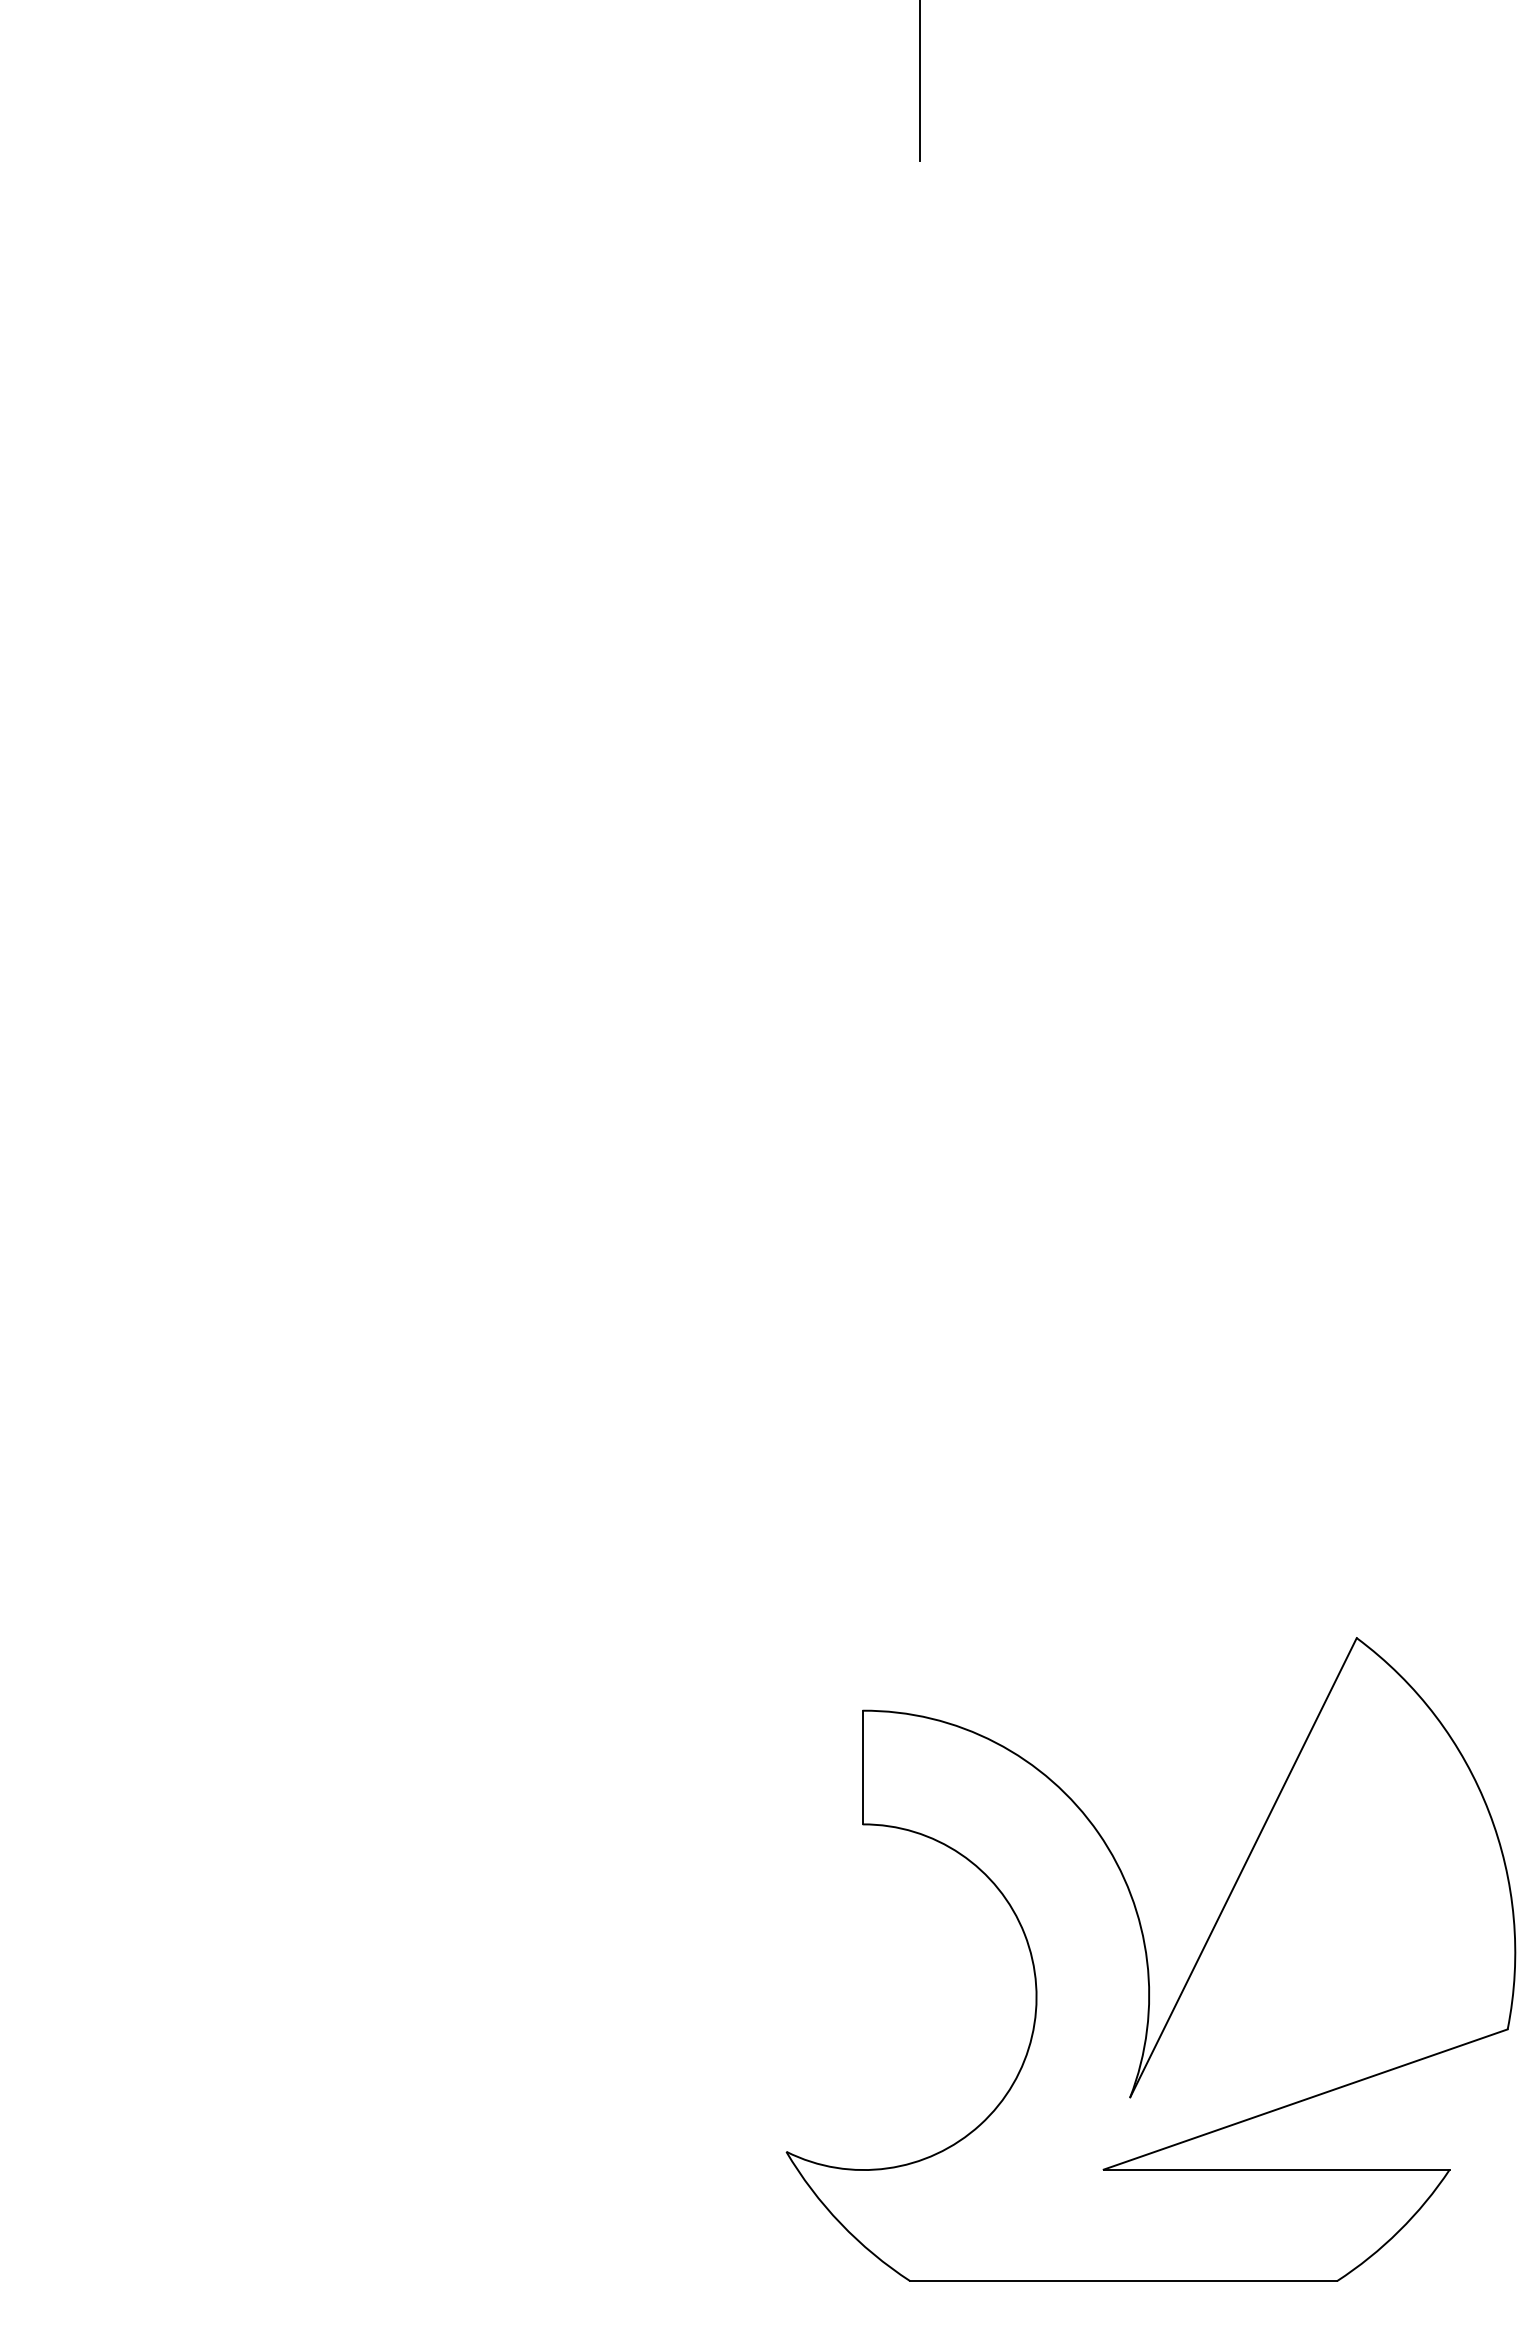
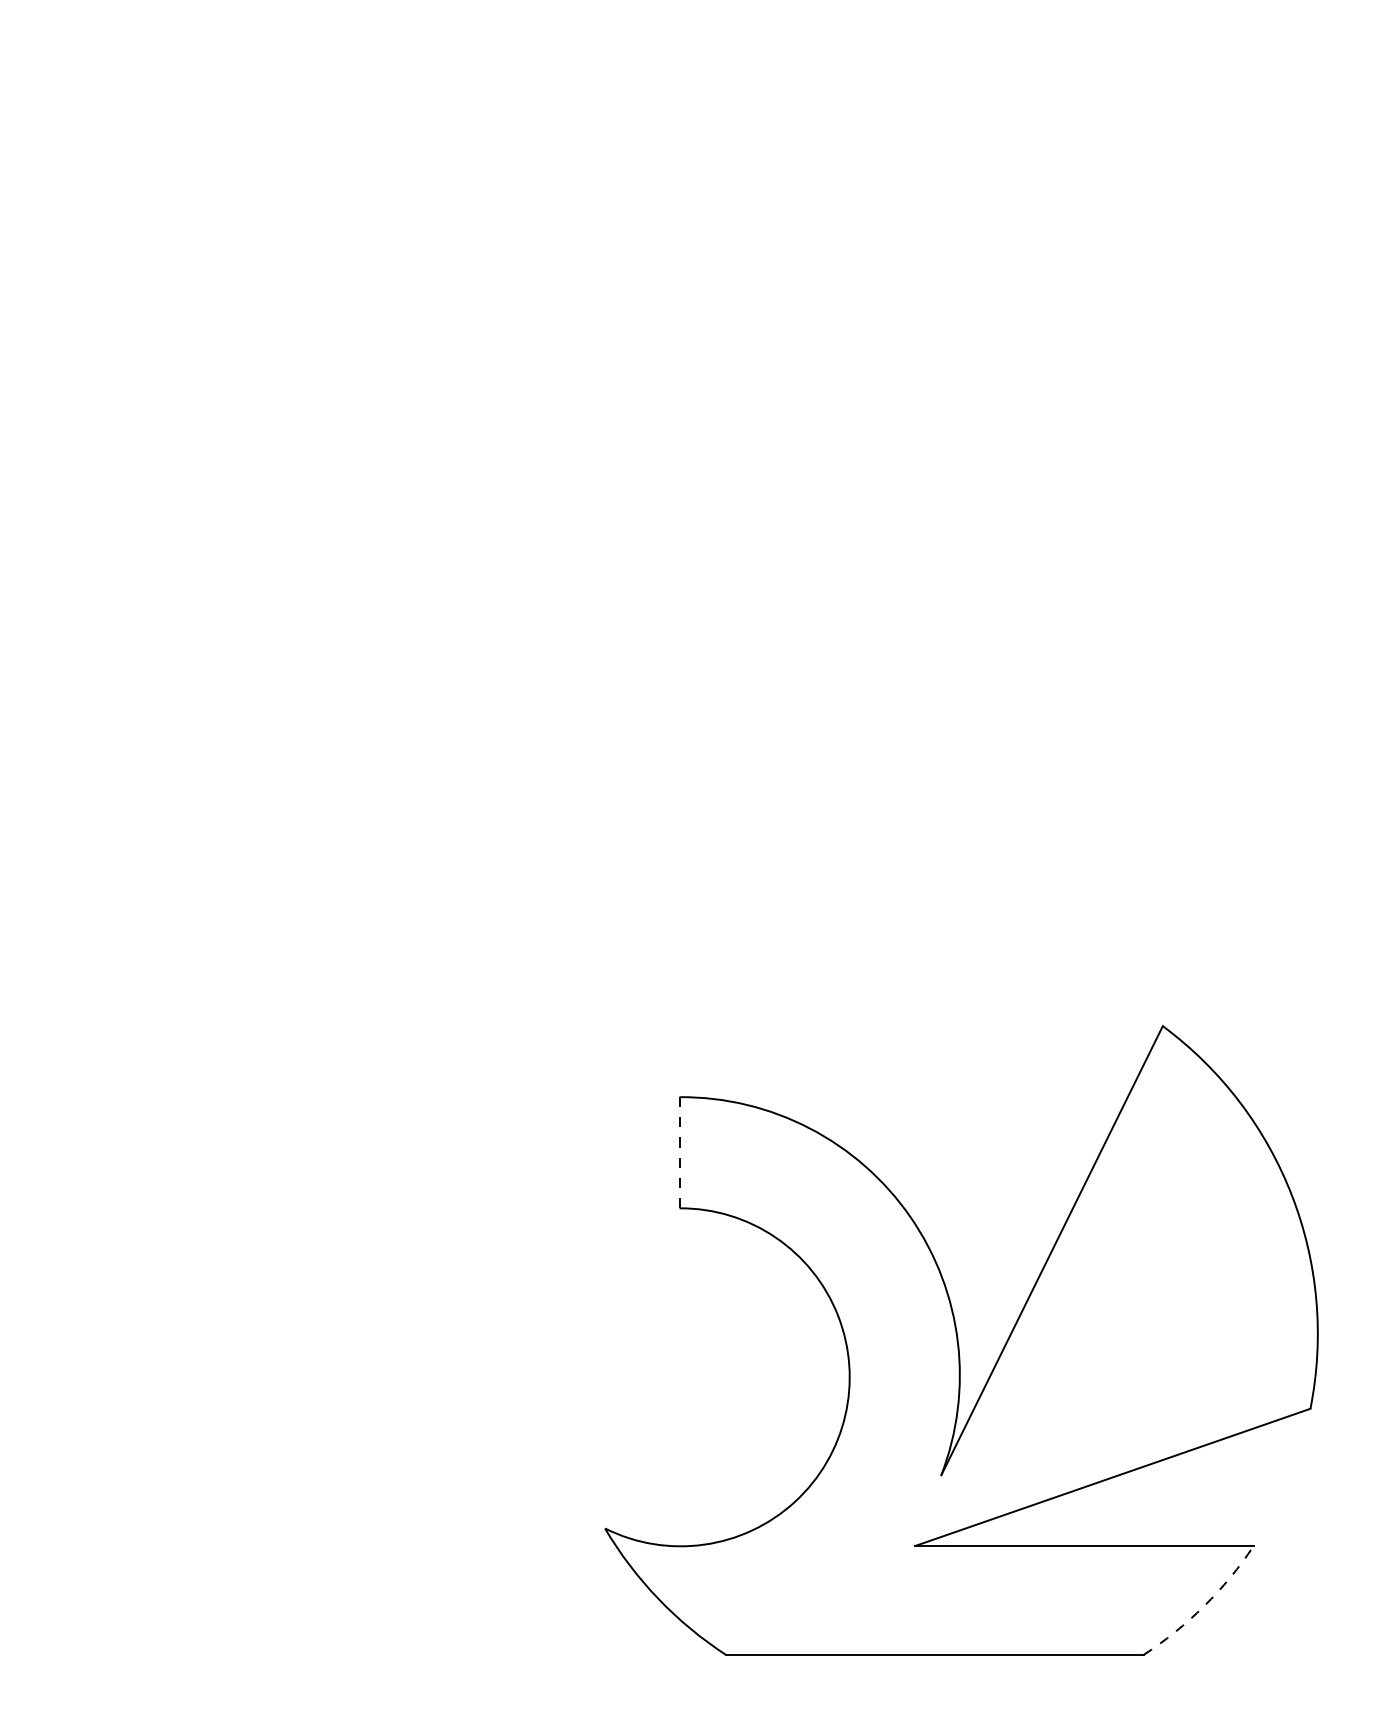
line: (862, 1767) -> (679, 1152), solid -> dashed
arc: (1399, 2231) -> (1204, 1606), solid -> dashed

